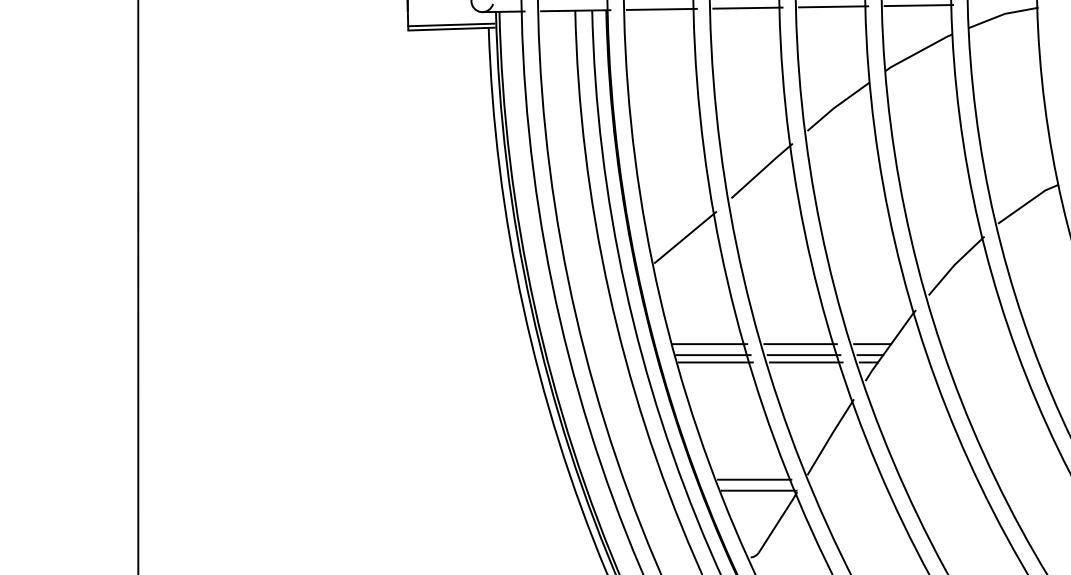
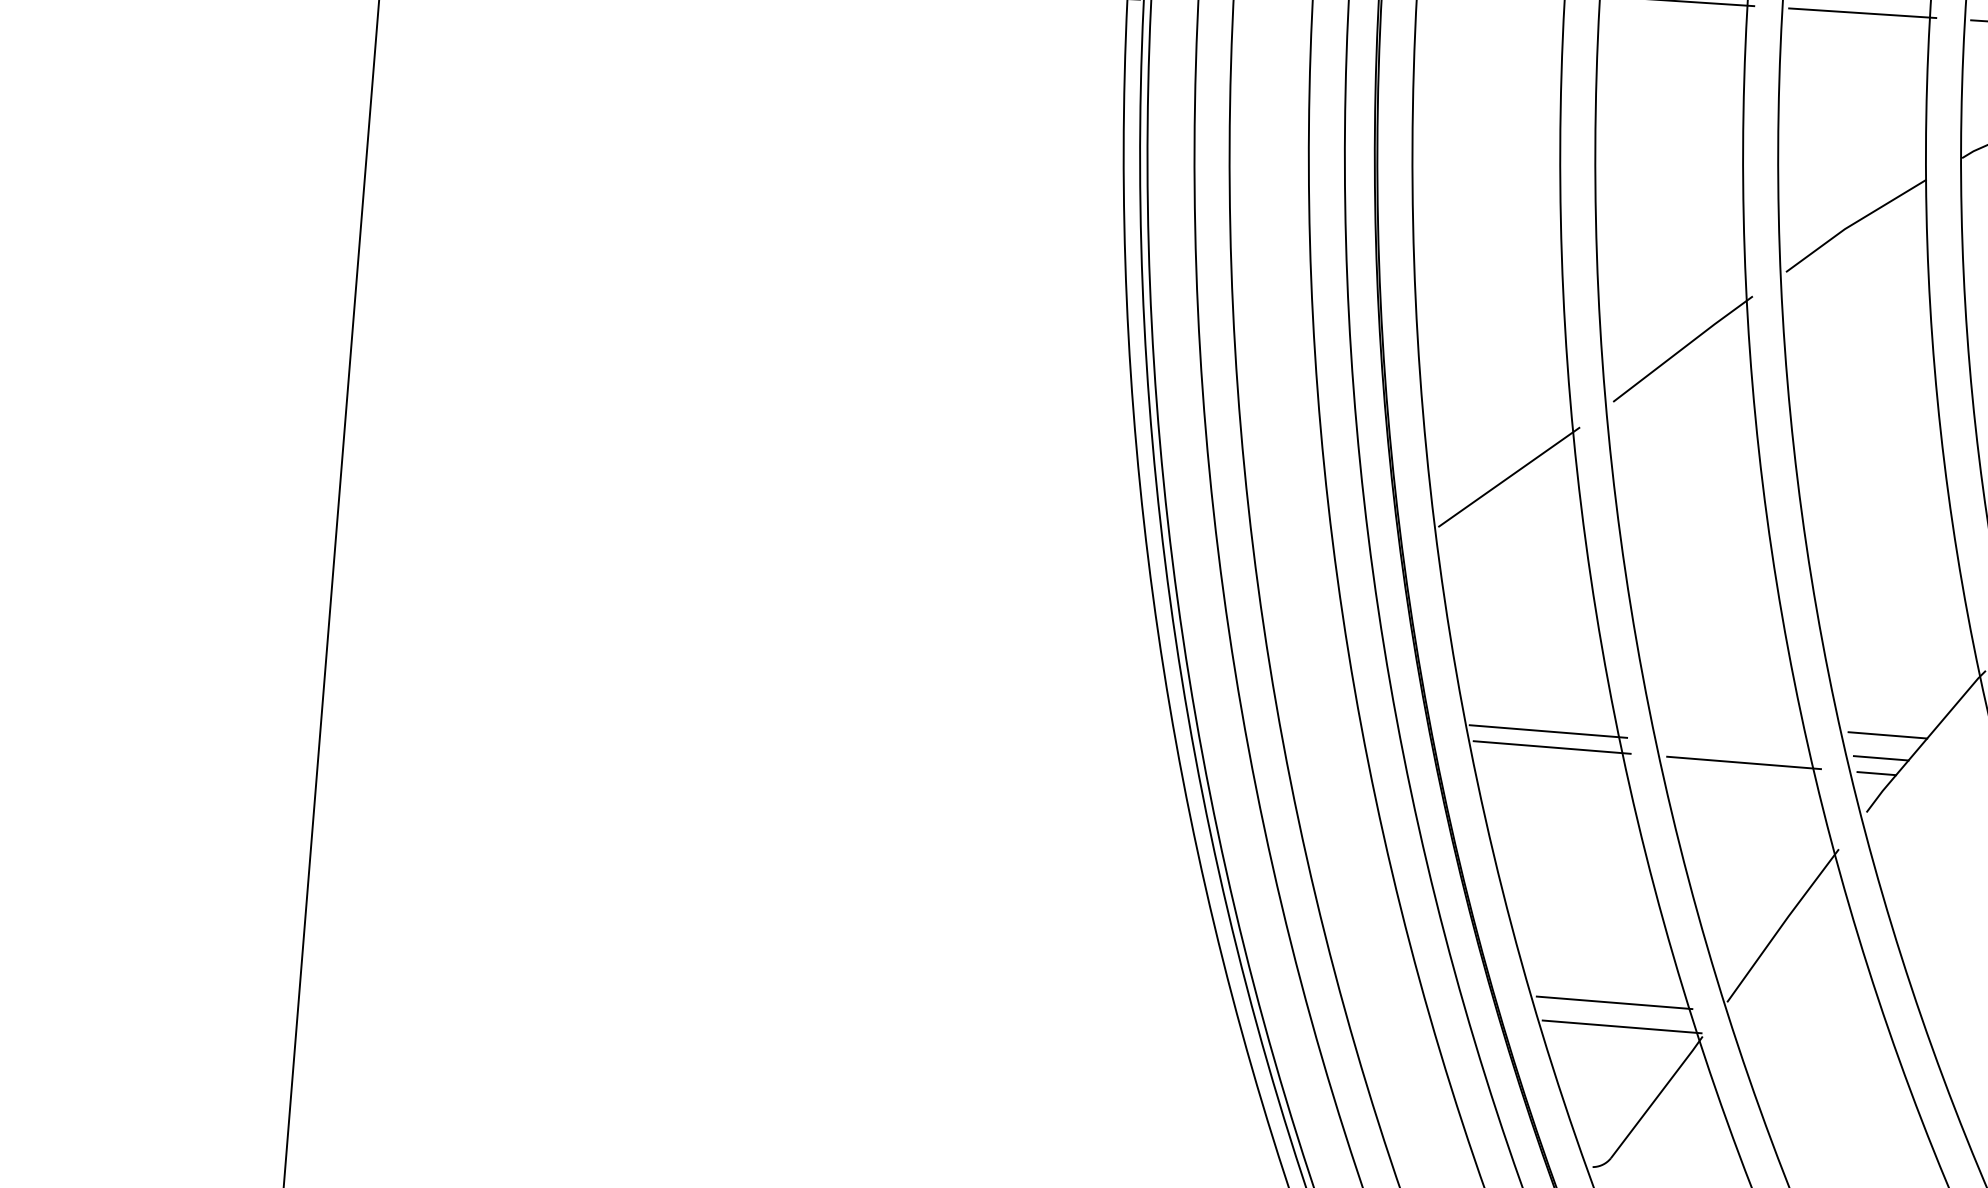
line: (709, 344) -> (1541, 708), removed
line: (800, 344) -> (1734, 723), removed
line: (803, 355) -> (1739, 747), removed

